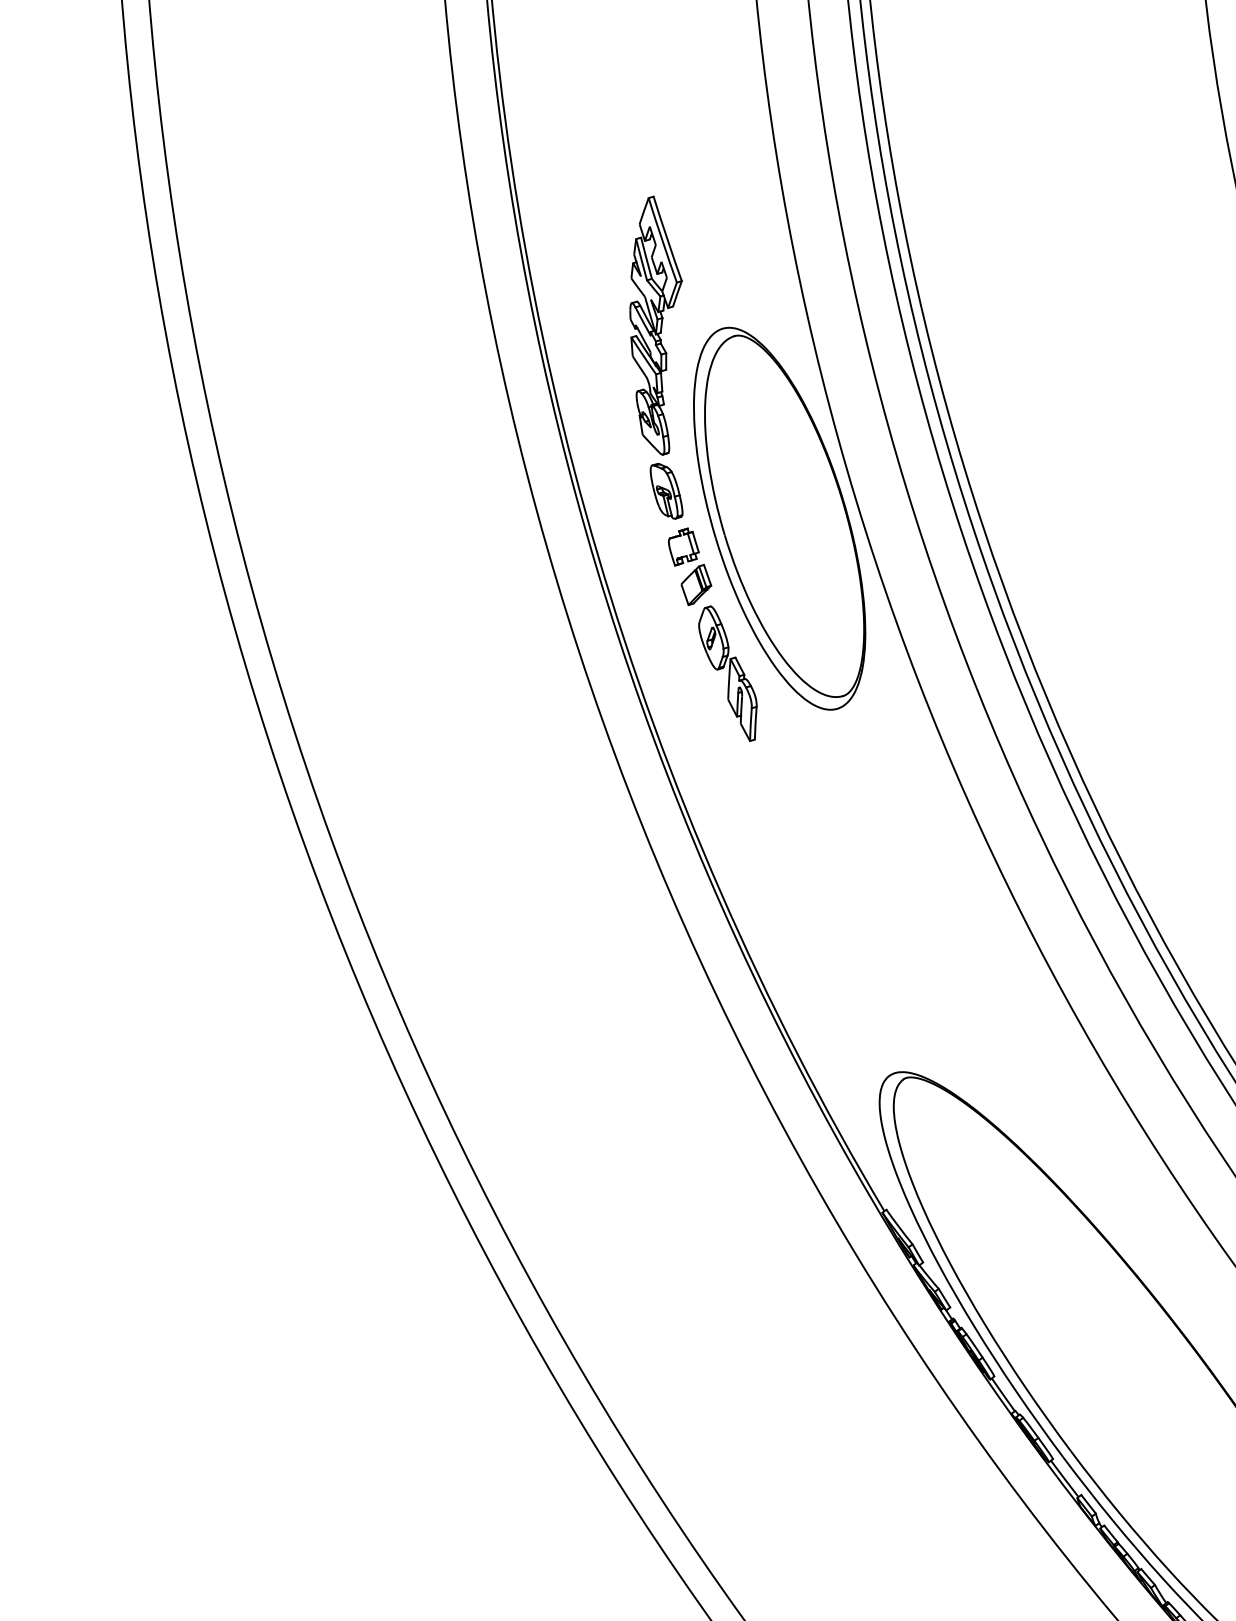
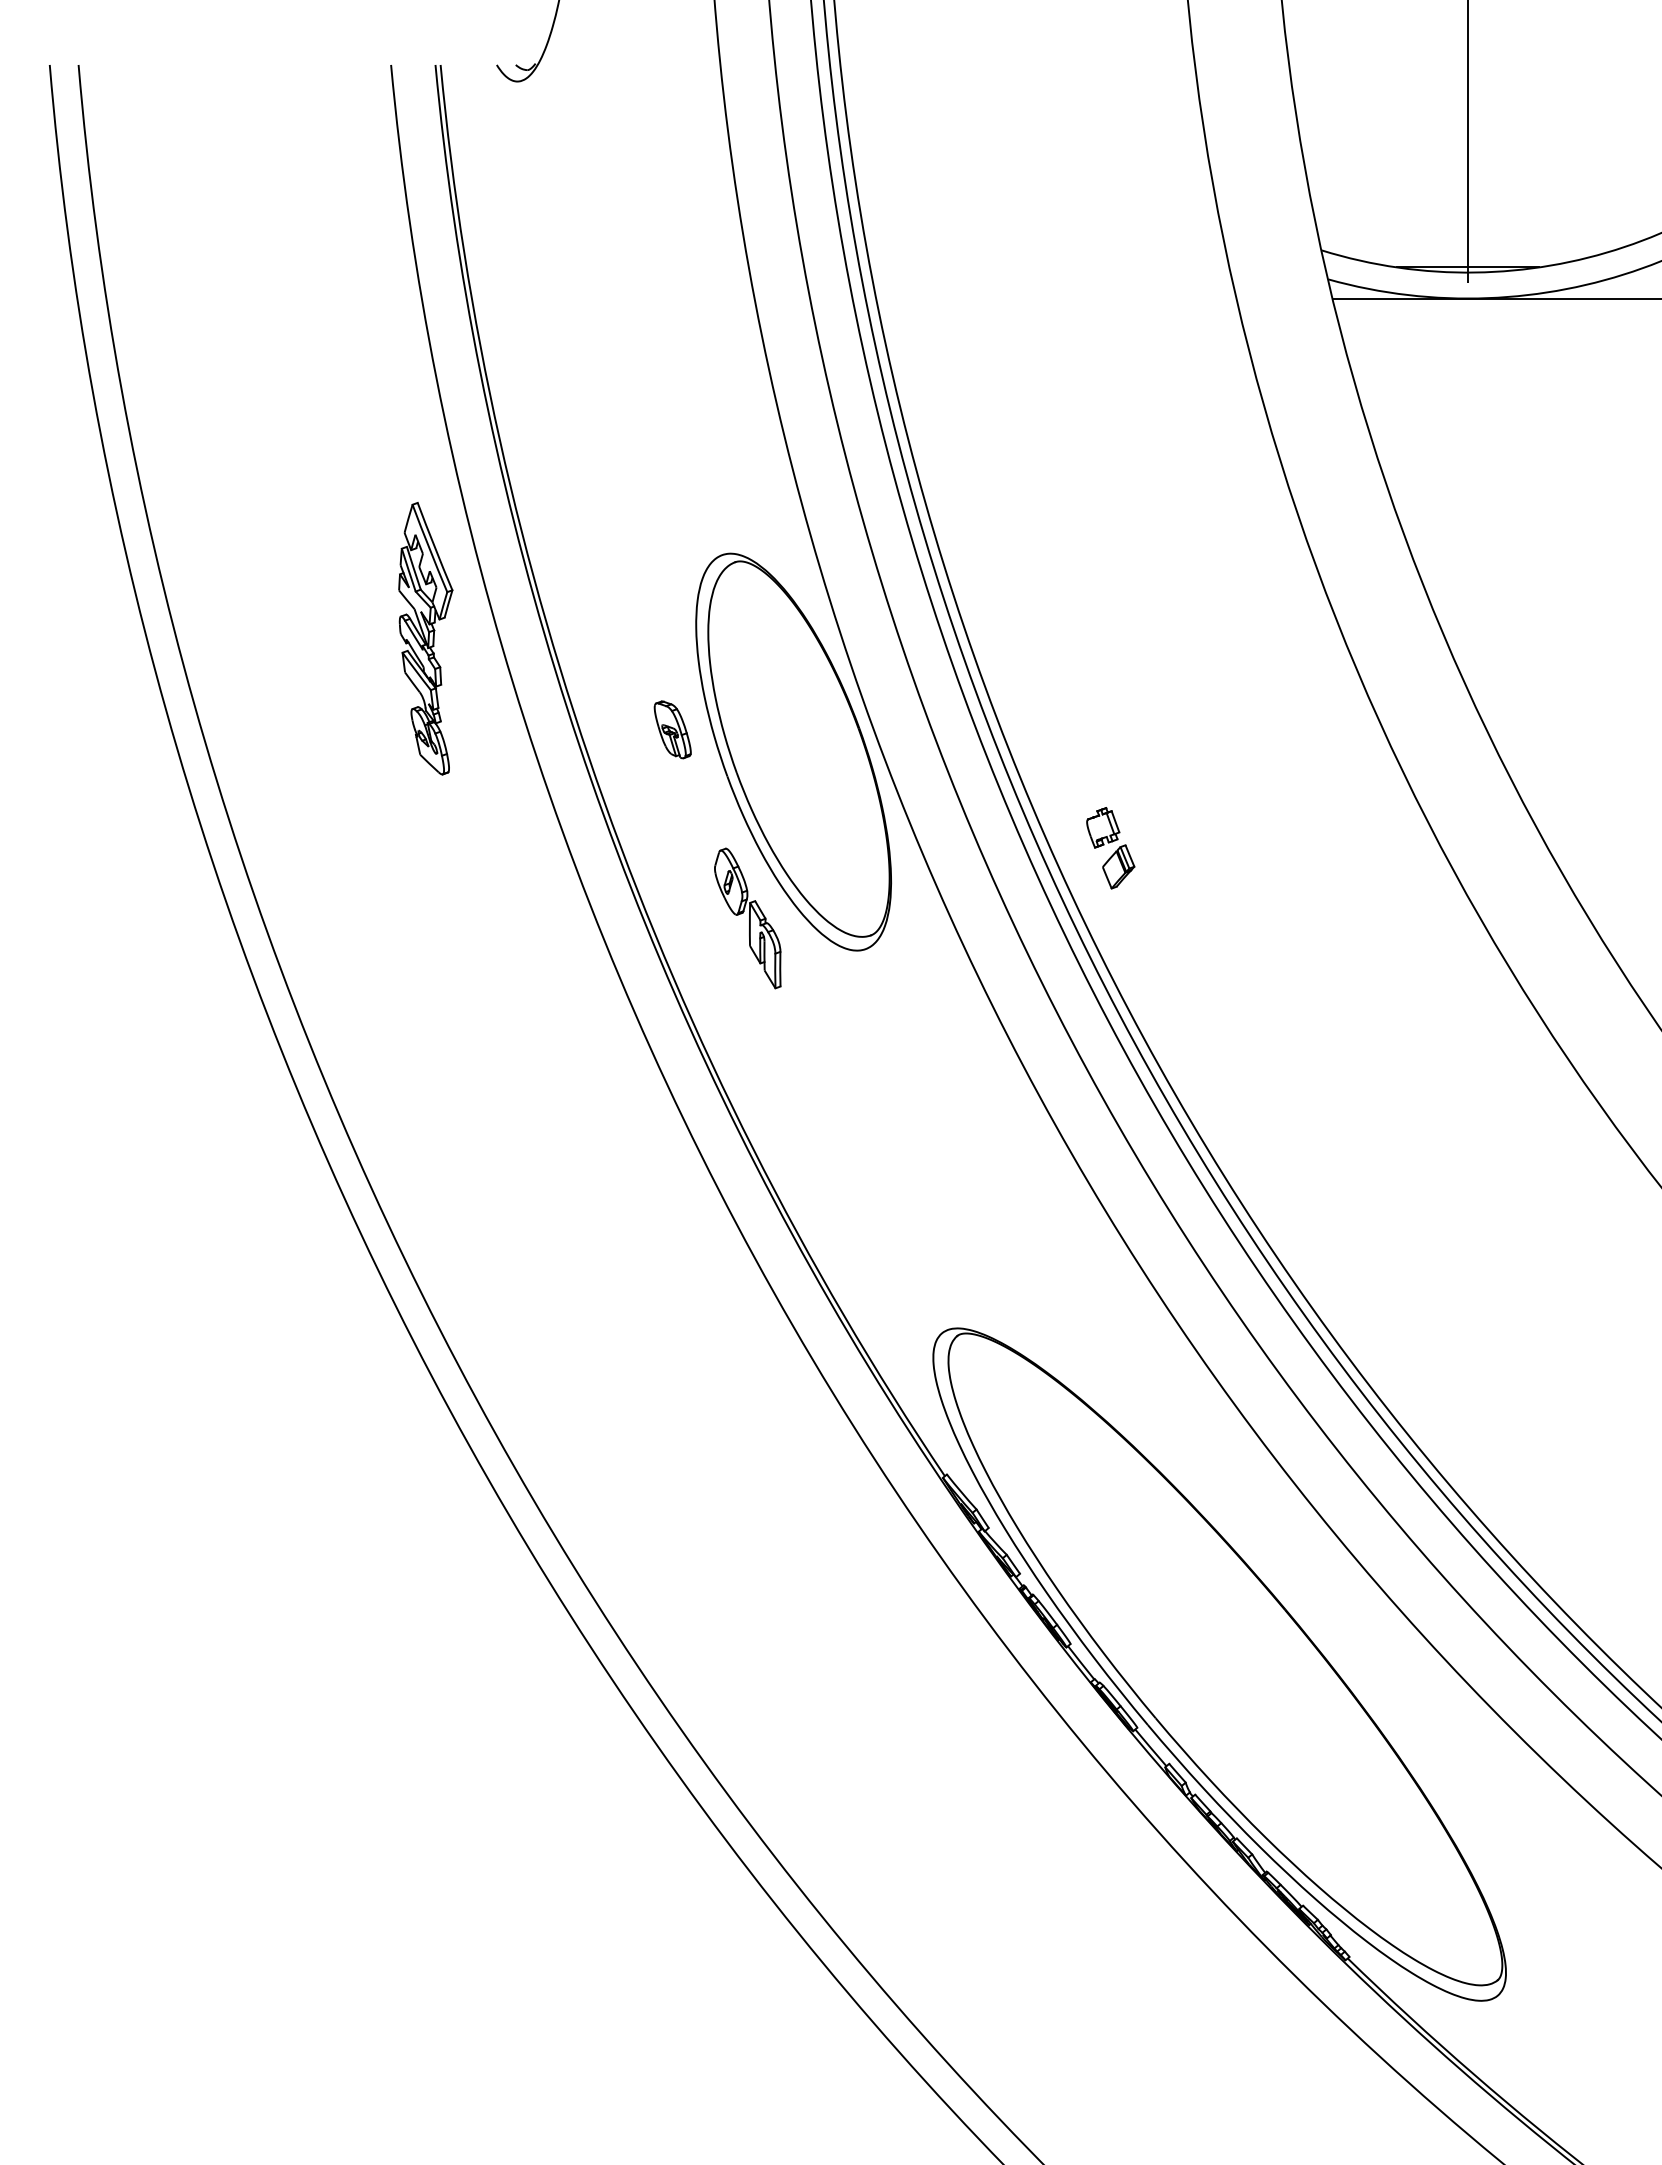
part: (653, 325) -> (425, 638), moved
part: (689, 567) -> (1110, 848), moved

